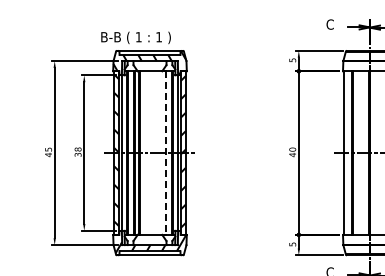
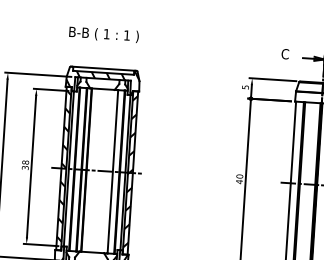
text: (135, 37) -> (103, 34), moved
line: (165, 153) -> (112, 172), dashed -> solid

